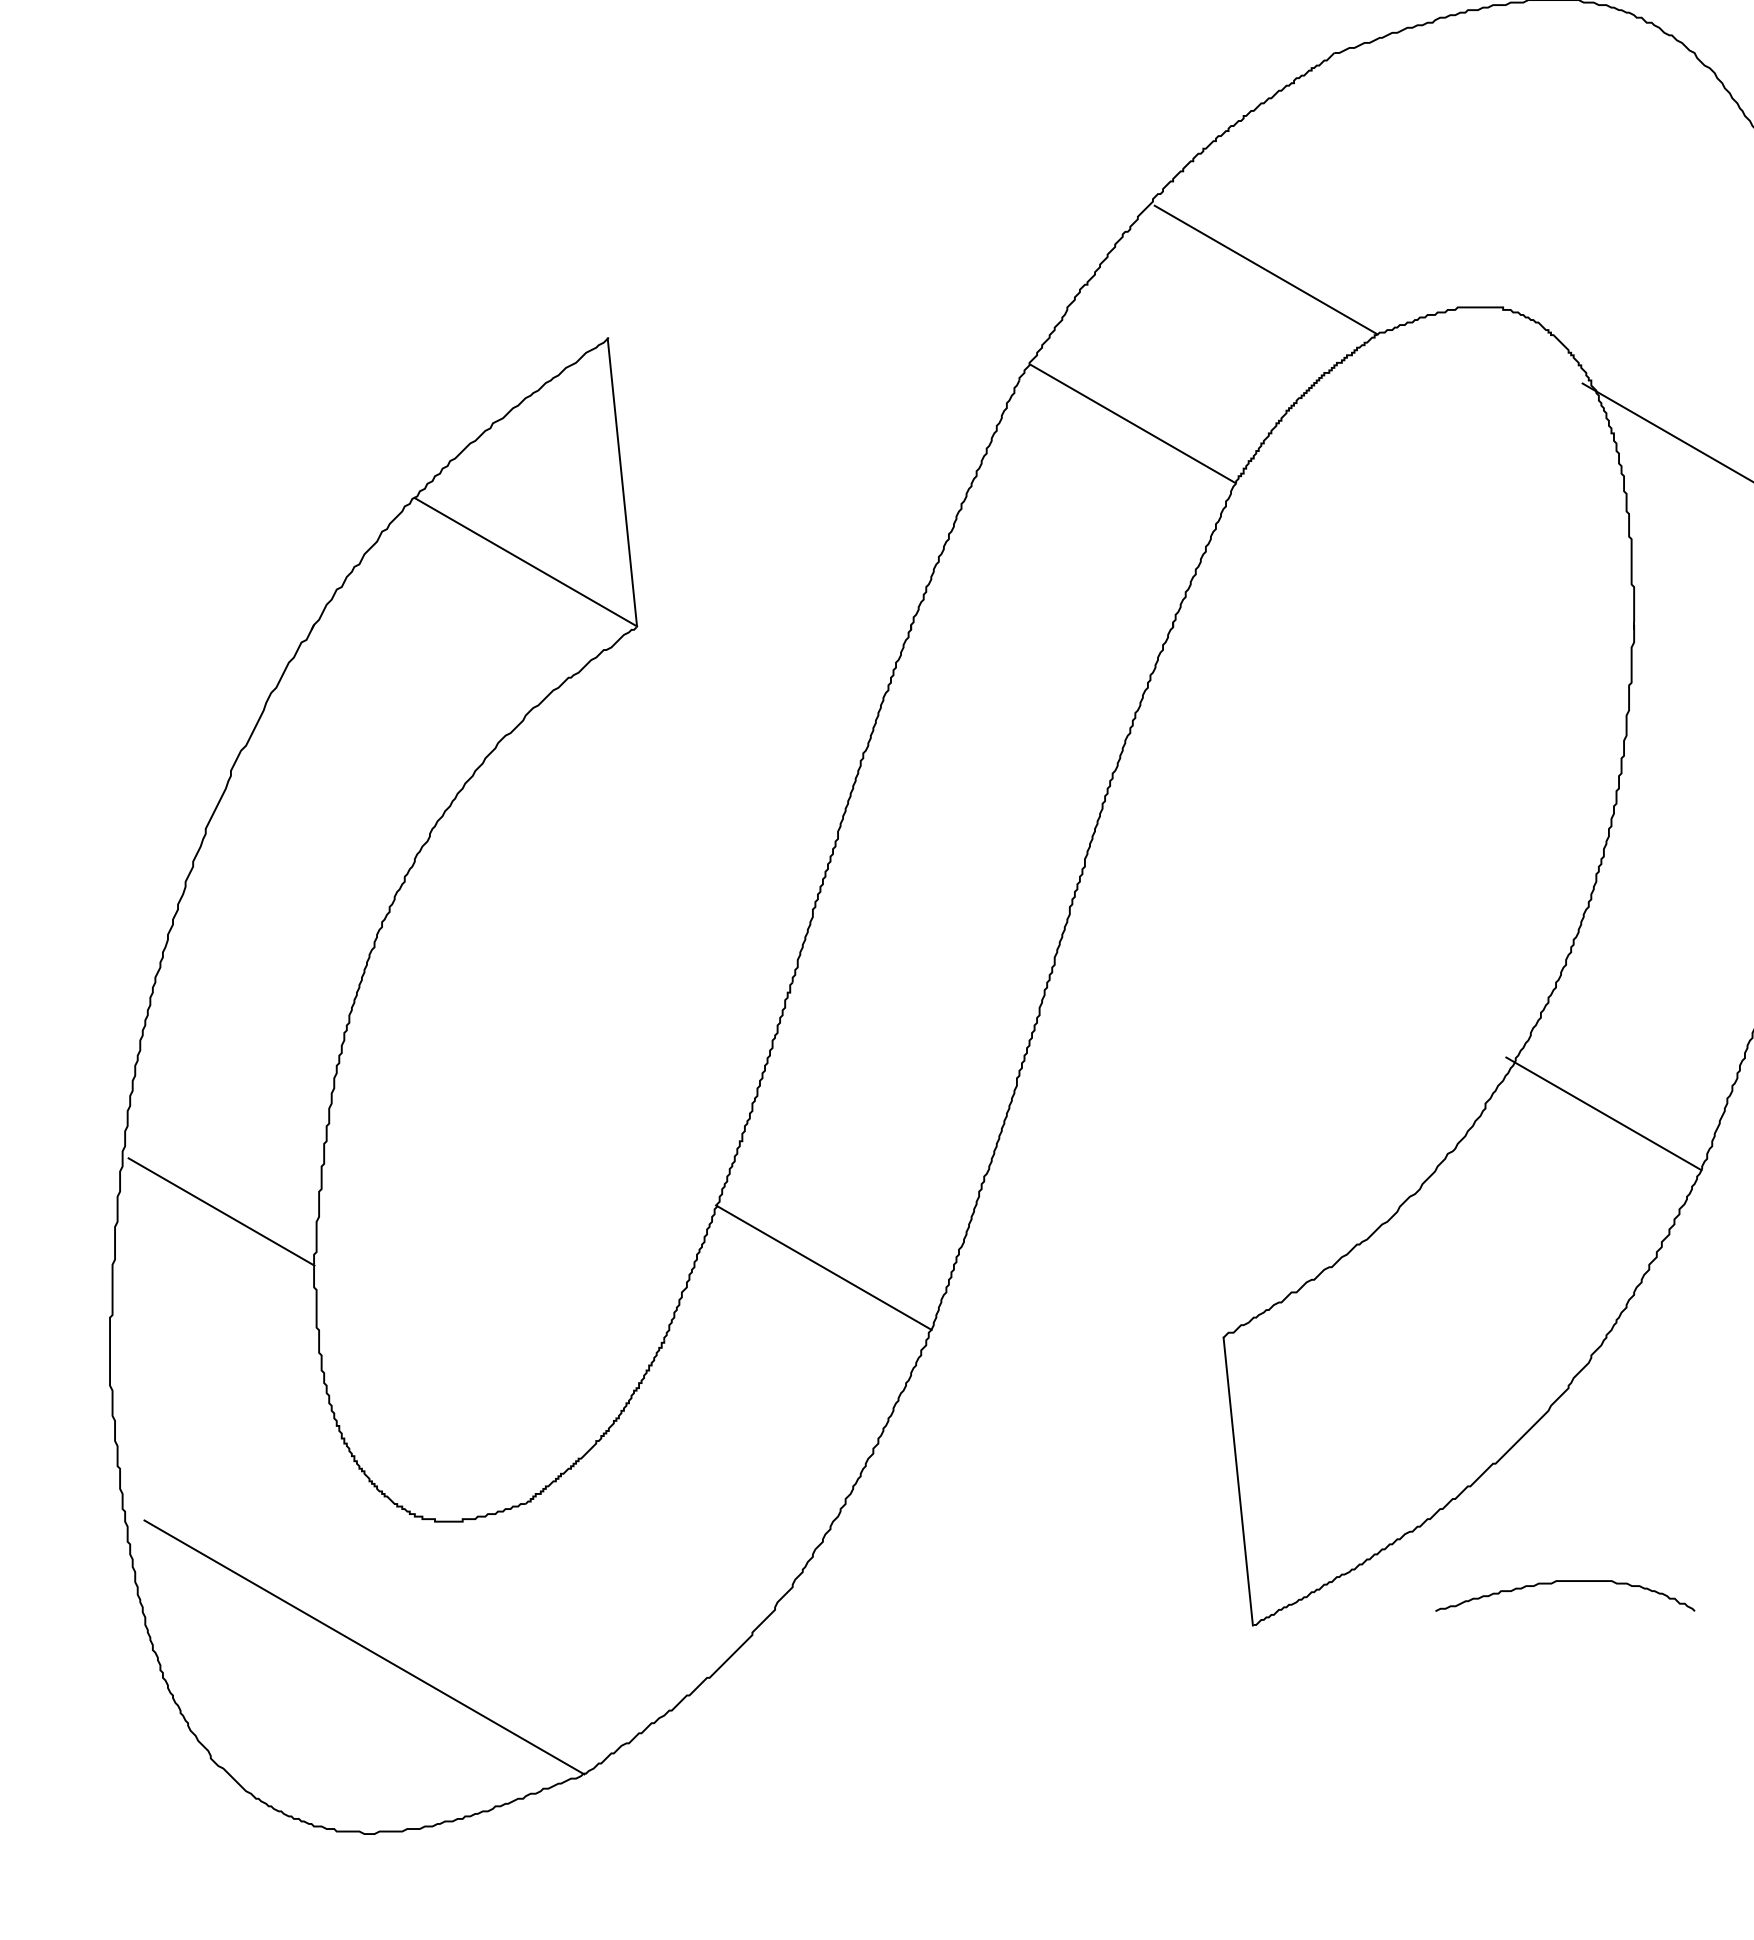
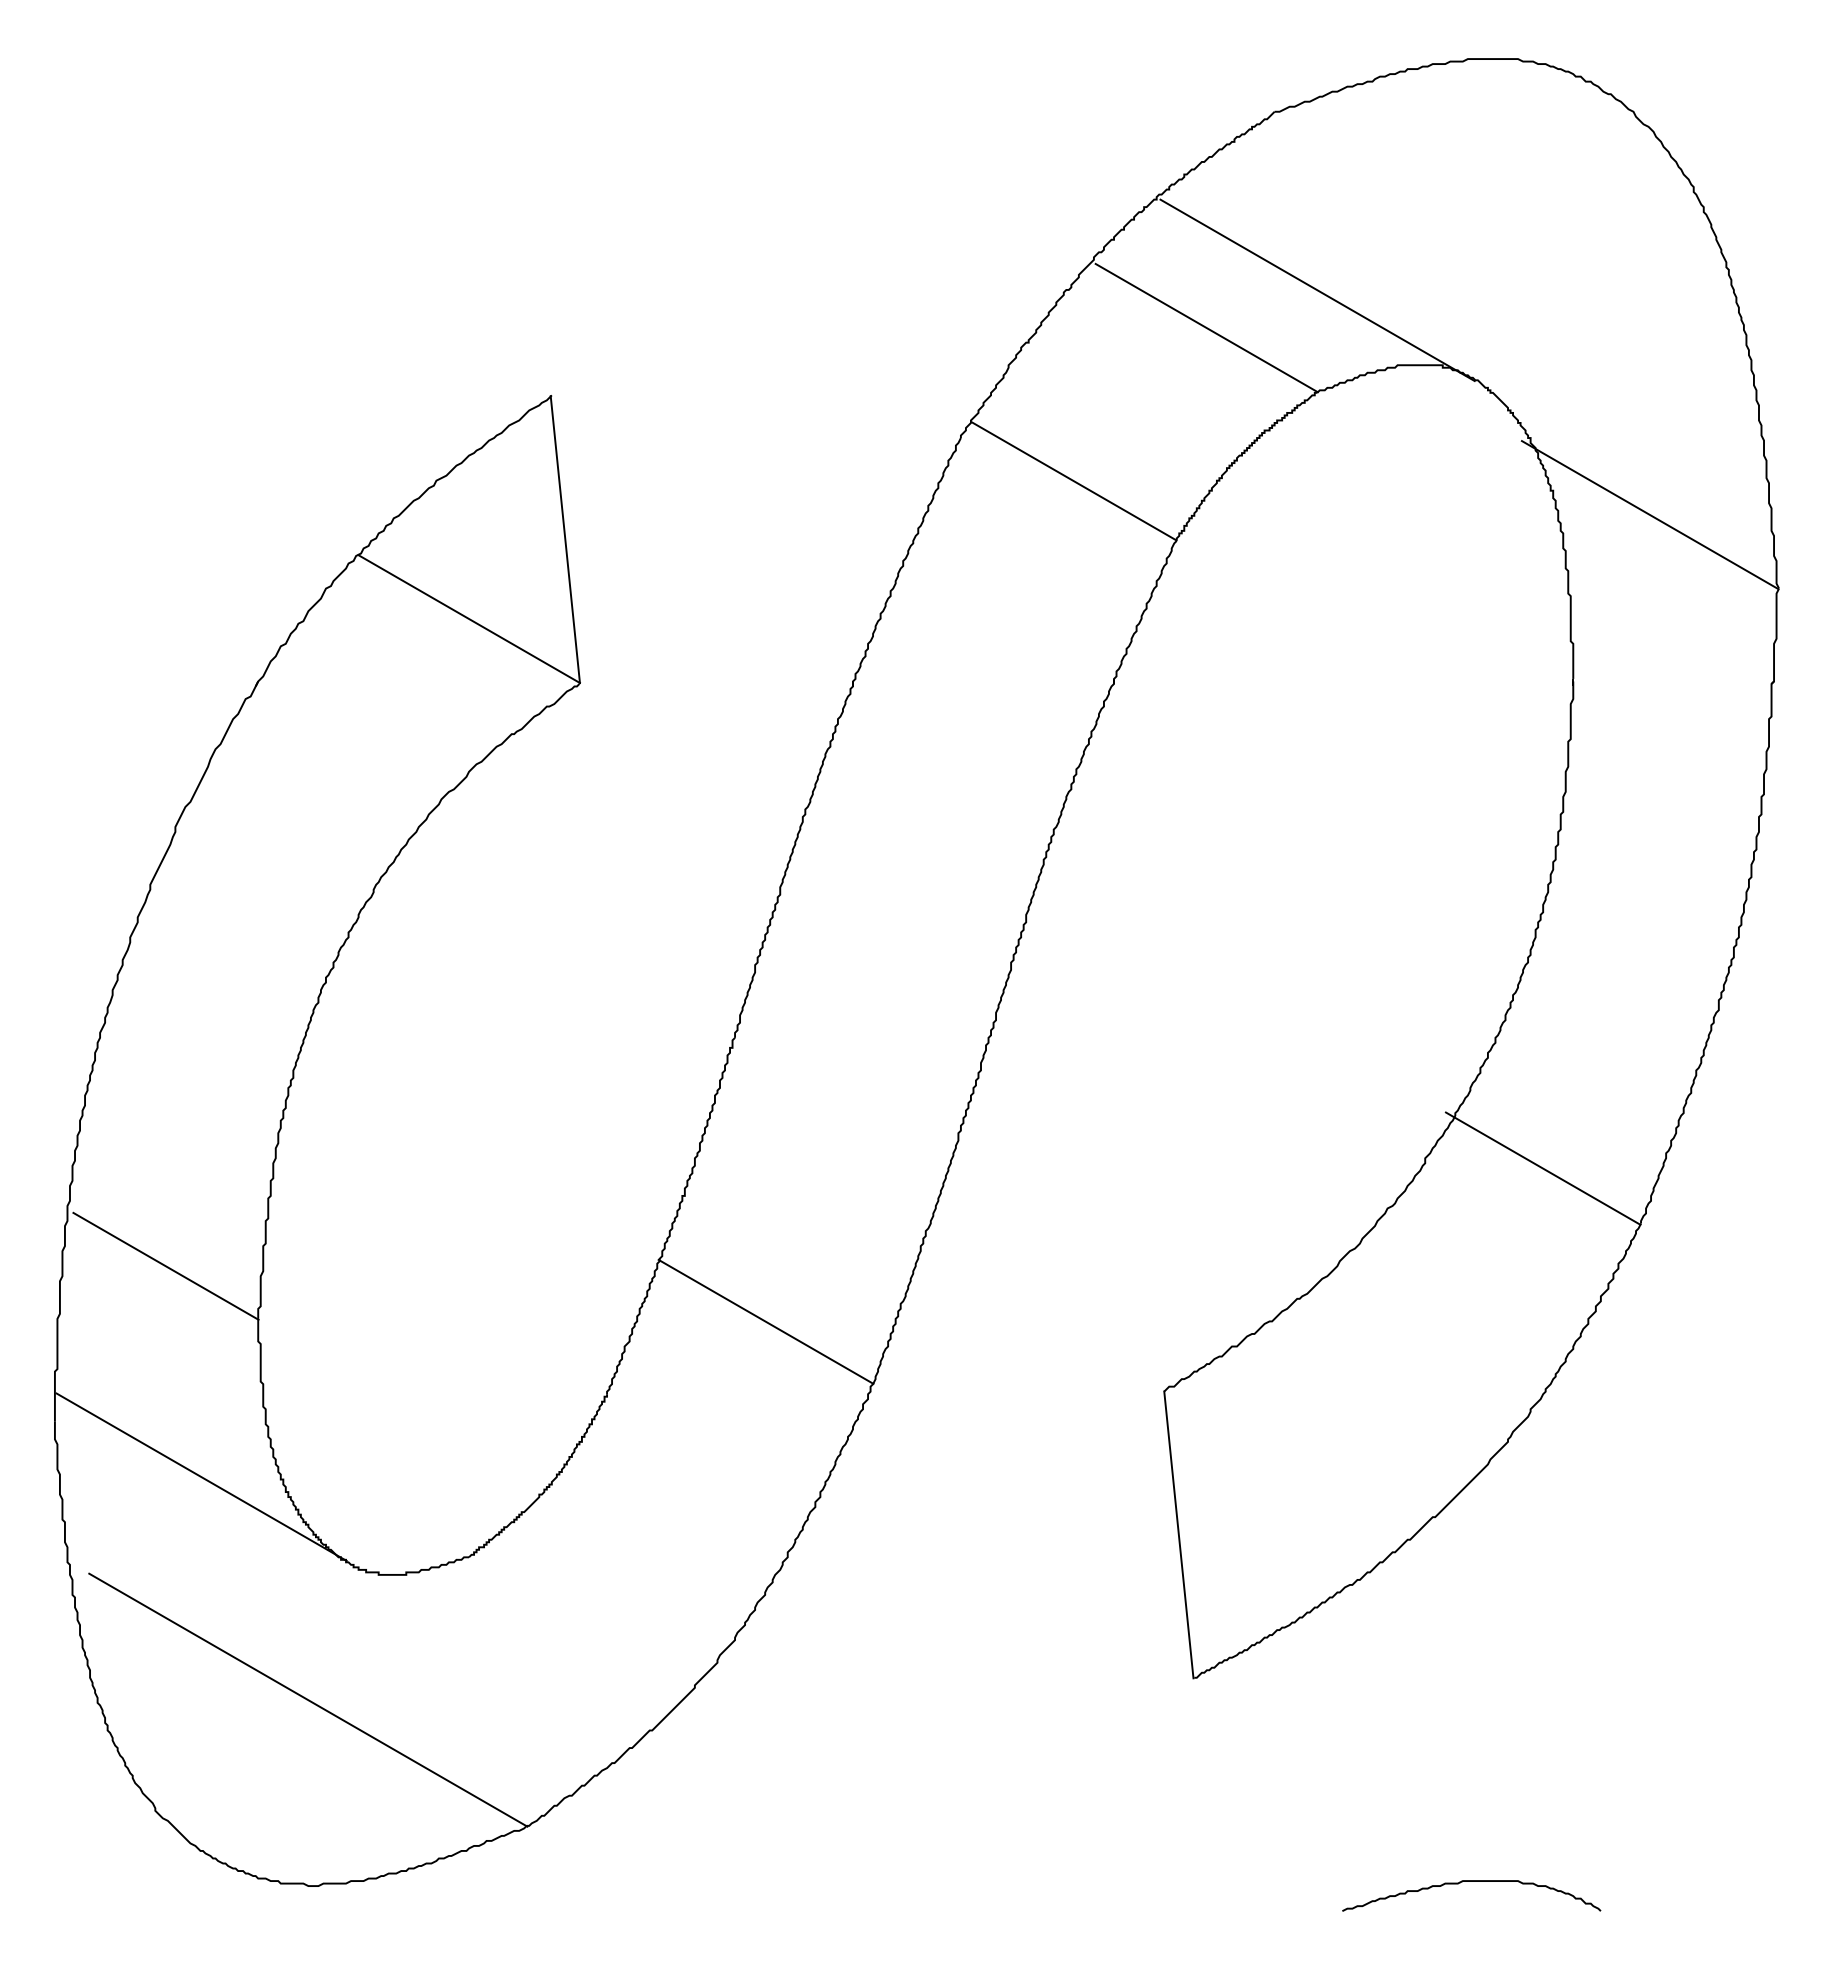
line: (1377, 232) -> (1317, 290), added
line: (257, 1422) -> (201, 1476), added
curve: (1565, 1581) -> (1471, 1881), moved

